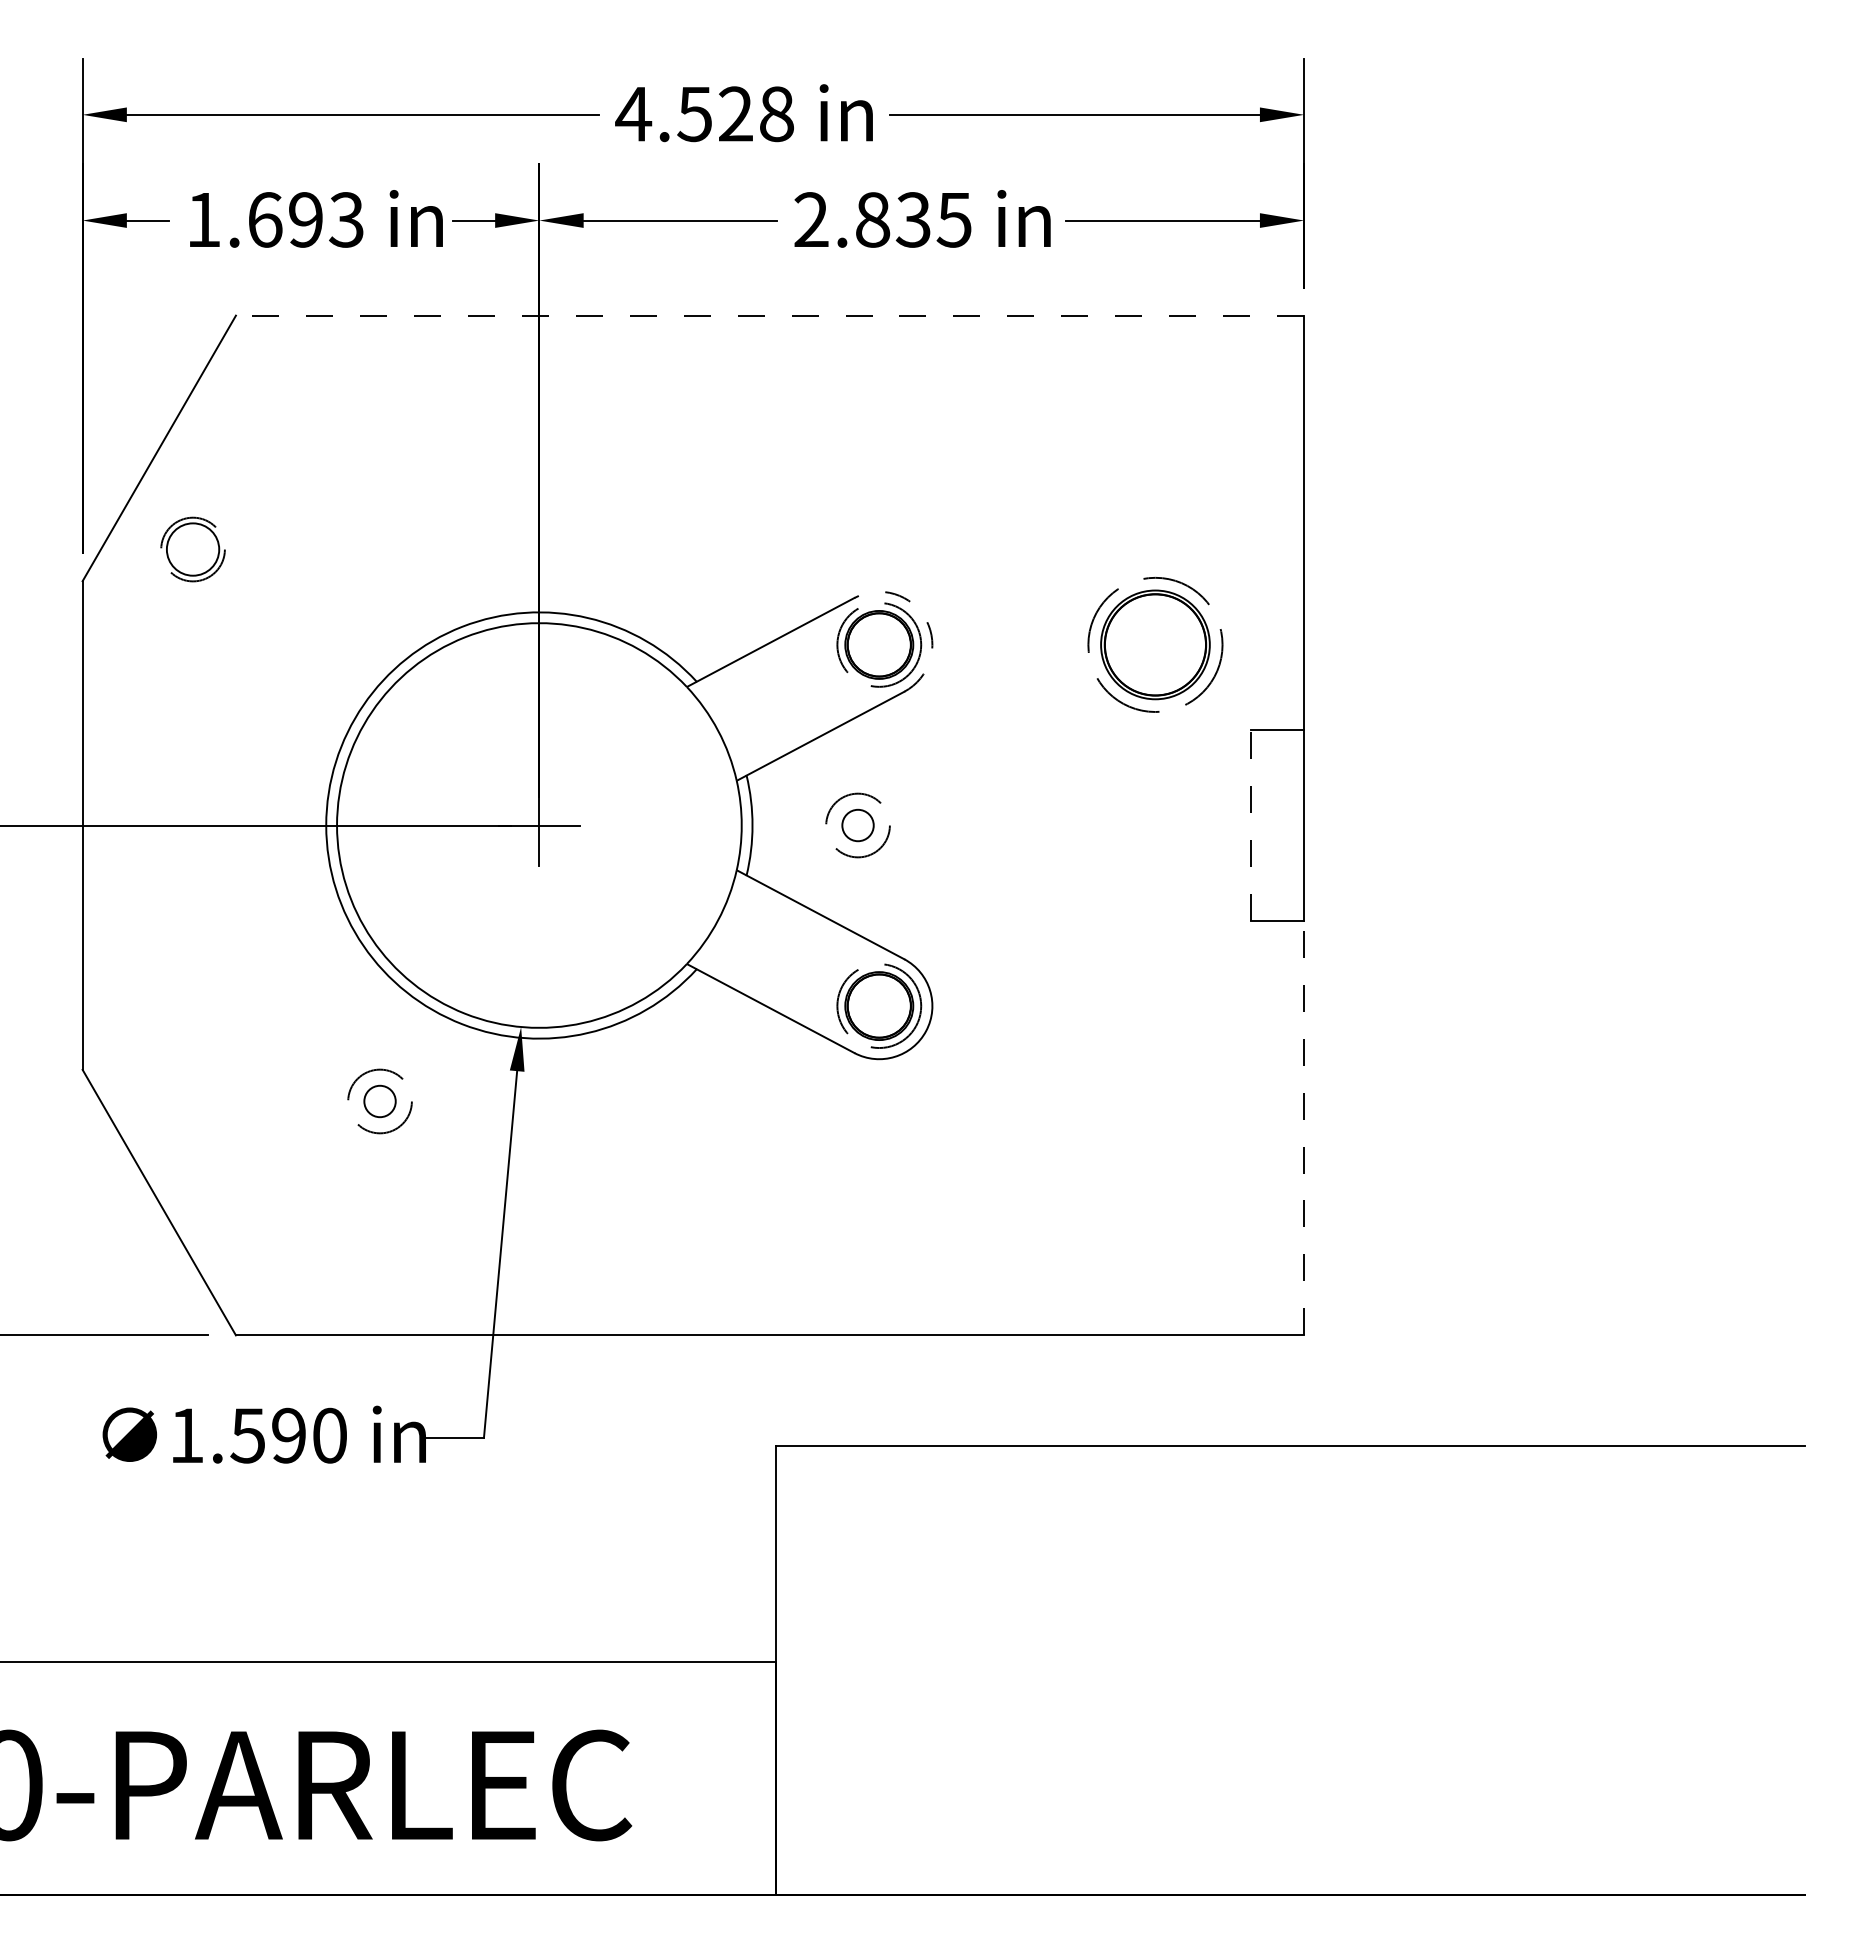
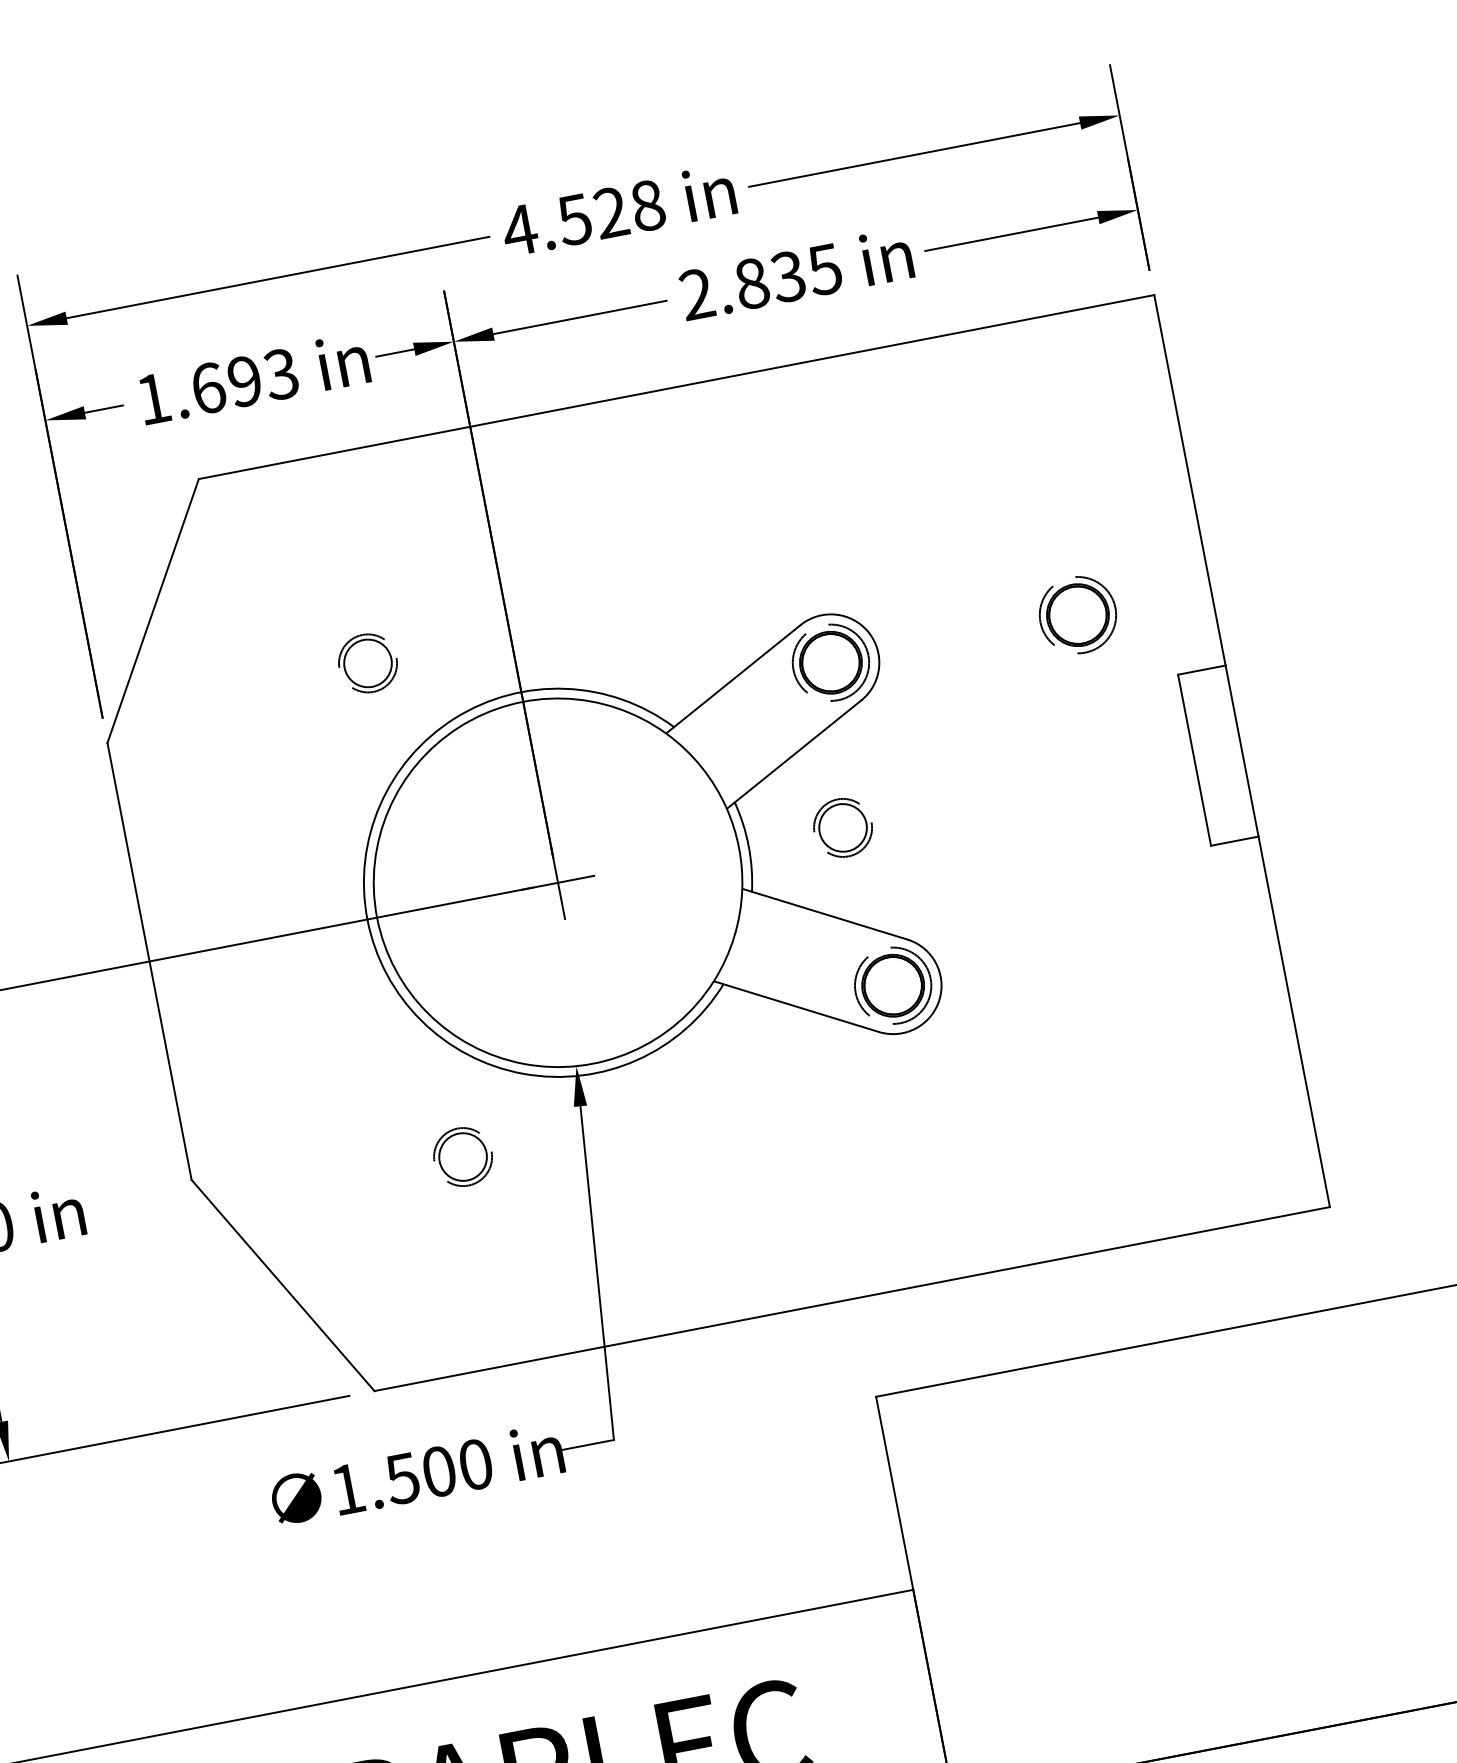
line: (769, 315) -> (676, 387), dashed -> solid
part: (192, 549) -> (367, 663), moved
arc: (926, 620) -> (868, 632), dashed -> solid
part: (1155, 644) -> (1077, 614), size x0.62
circle: (857, 825) -> (842, 827), size x1.67
line: (1251, 825) -> (1194, 760), dashed -> solid
circle: (379, 1101) -> (462, 1157), size x1.67
line: (1304, 1127) -> (1294, 1021), dashed -> solid
text: (289, 1435) -> (439, 1471), 1.590 -> 1.500

